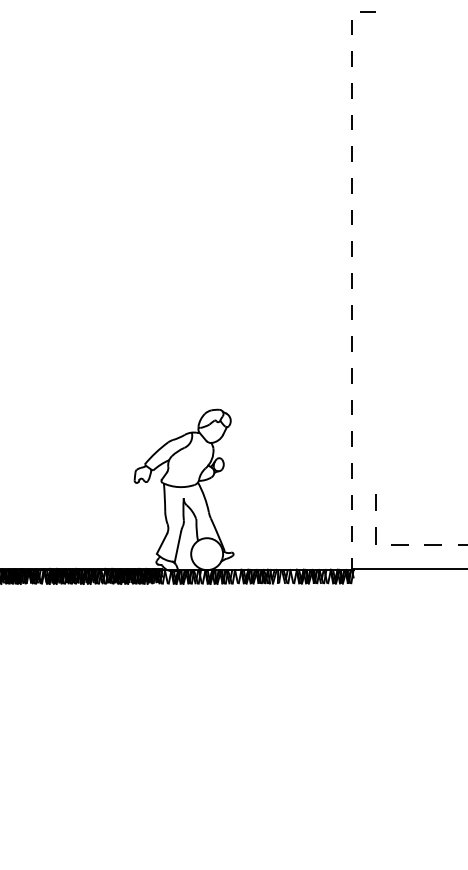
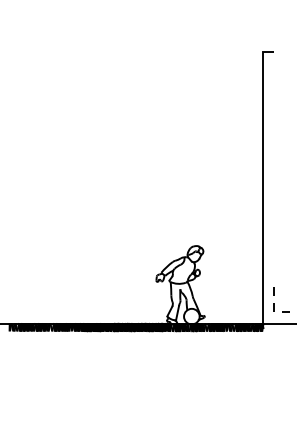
line: (351, 277) -> (262, 181), dashed -> solid

